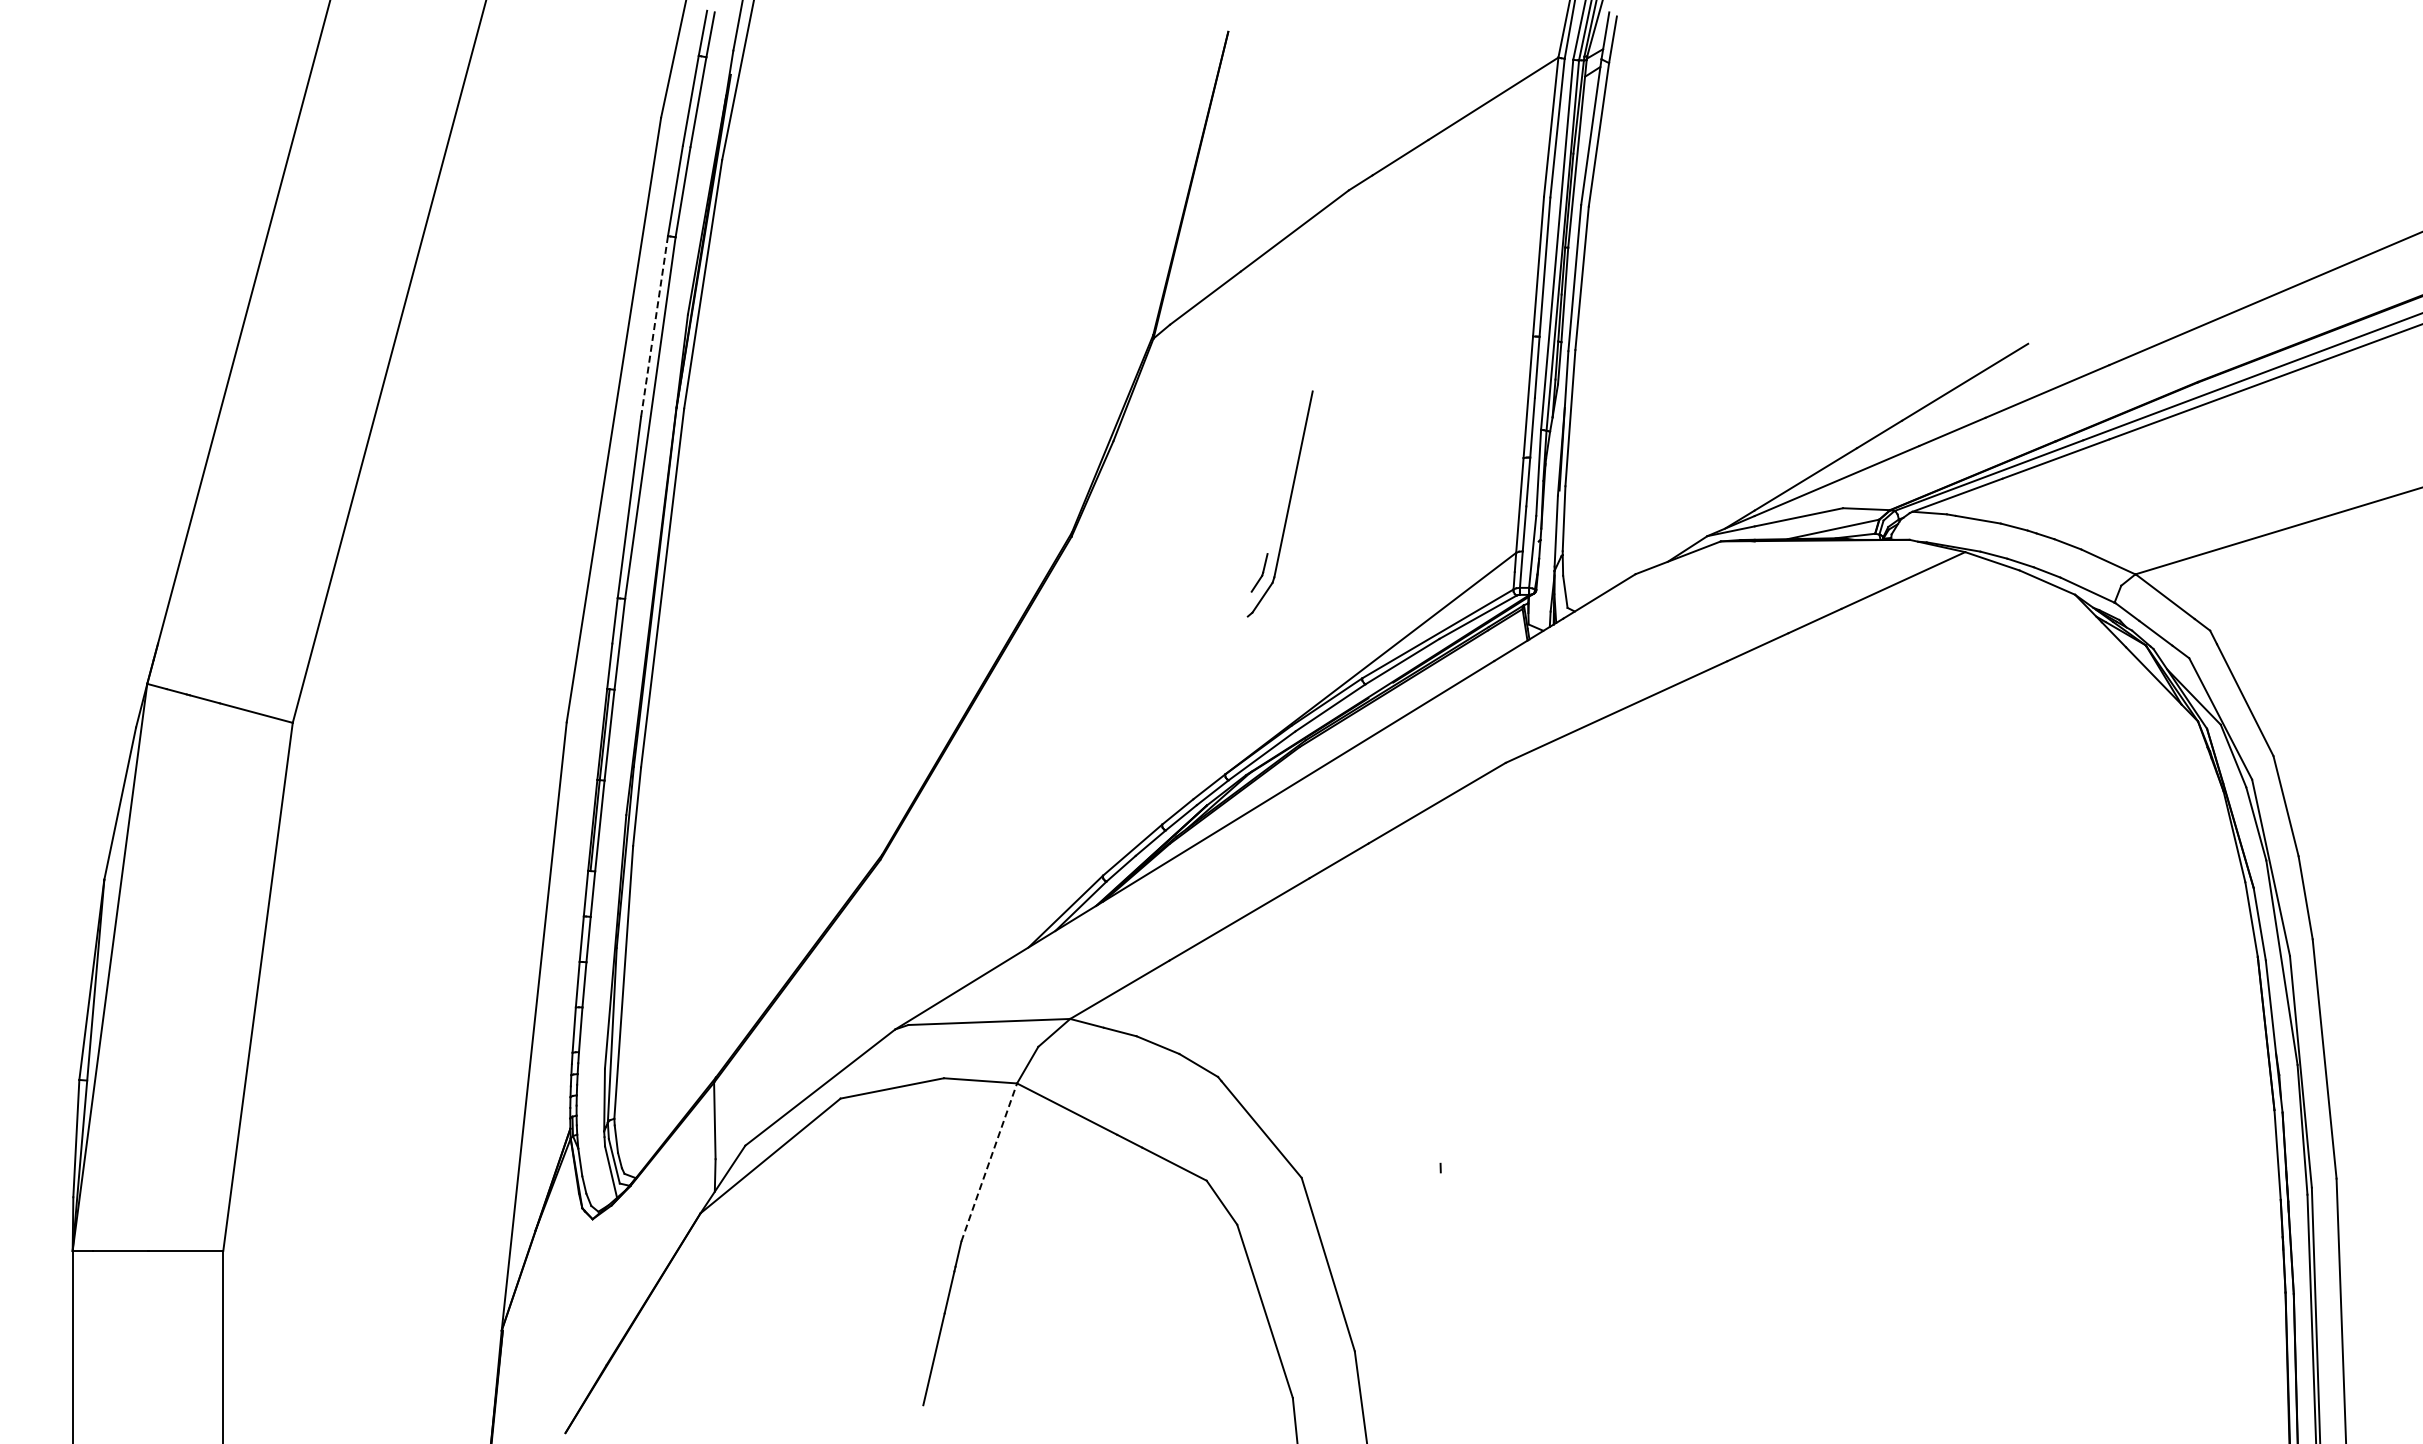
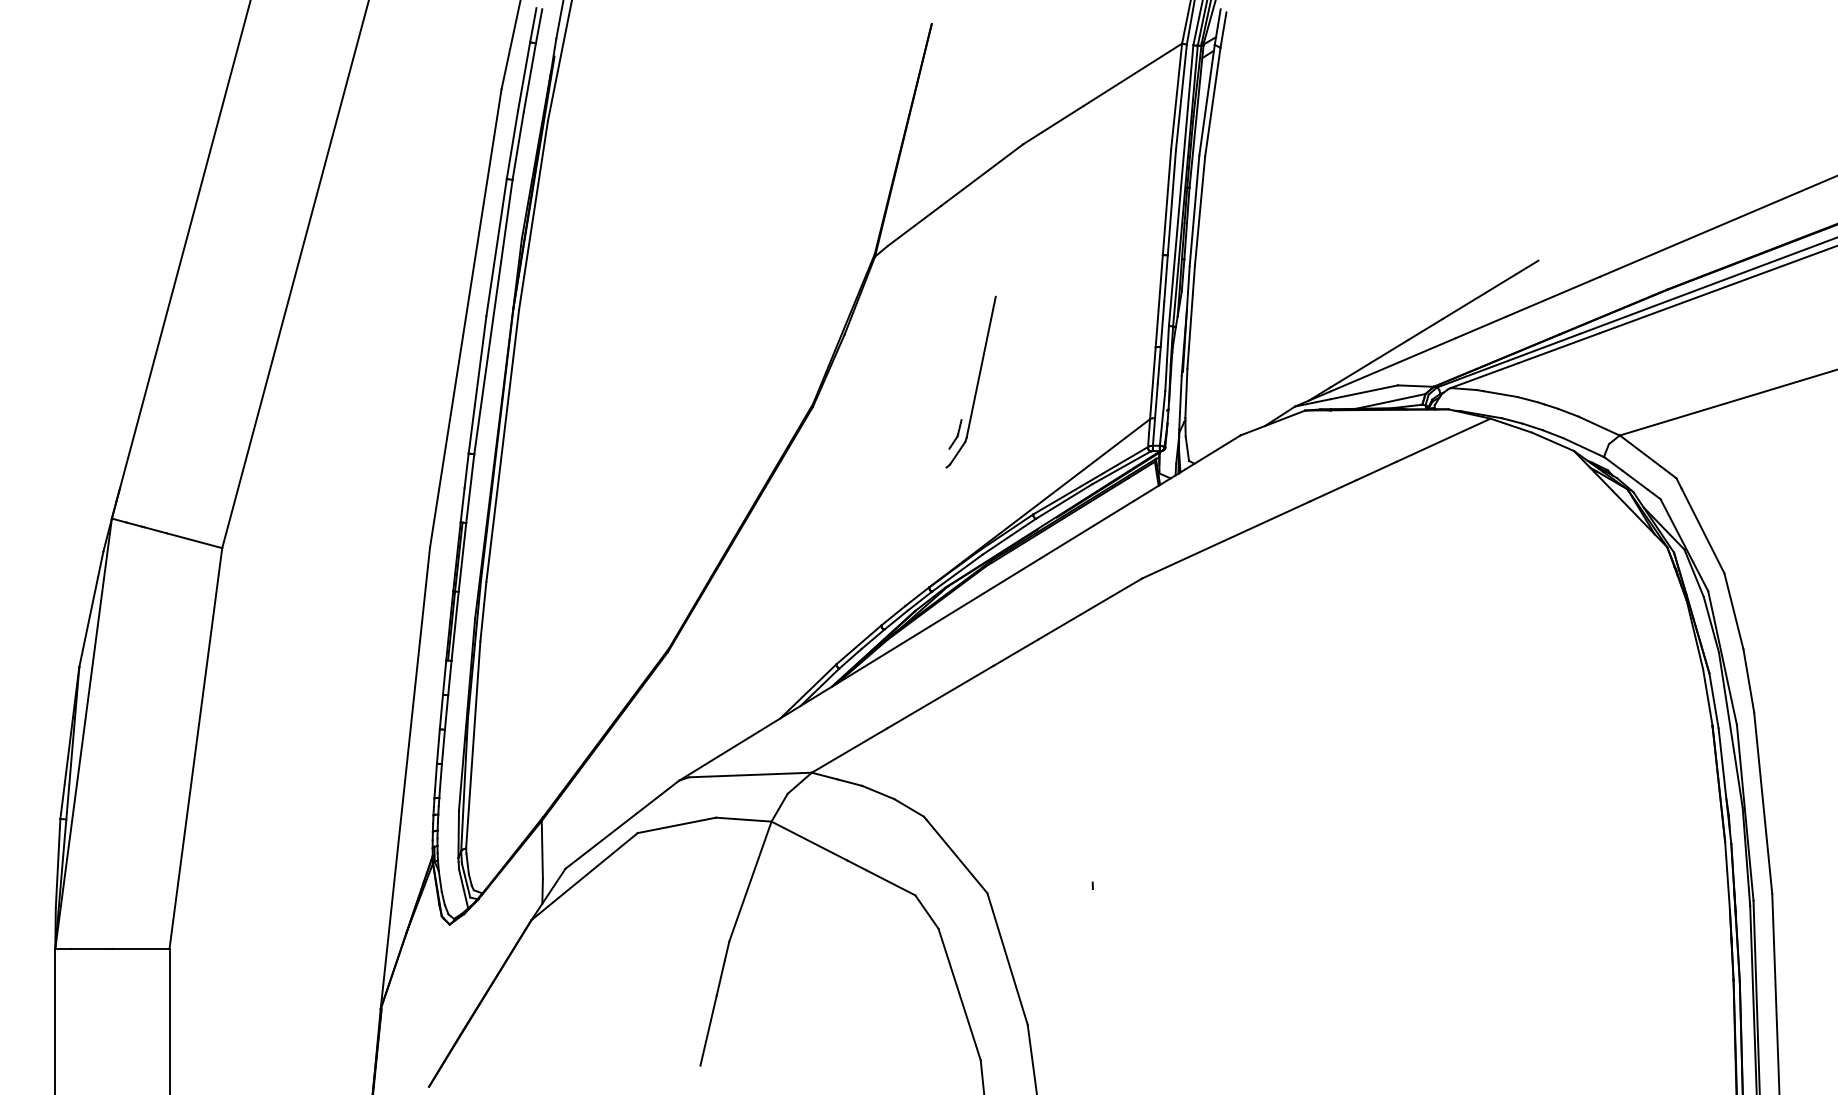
line: (654, 326) -> (496, 247), dashed -> solid
line: (989, 1162) -> (750, 881), dashed -> solid

